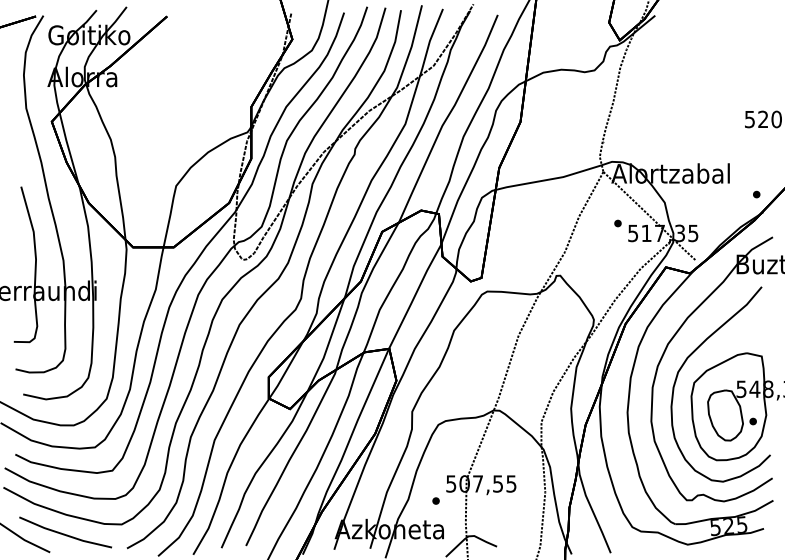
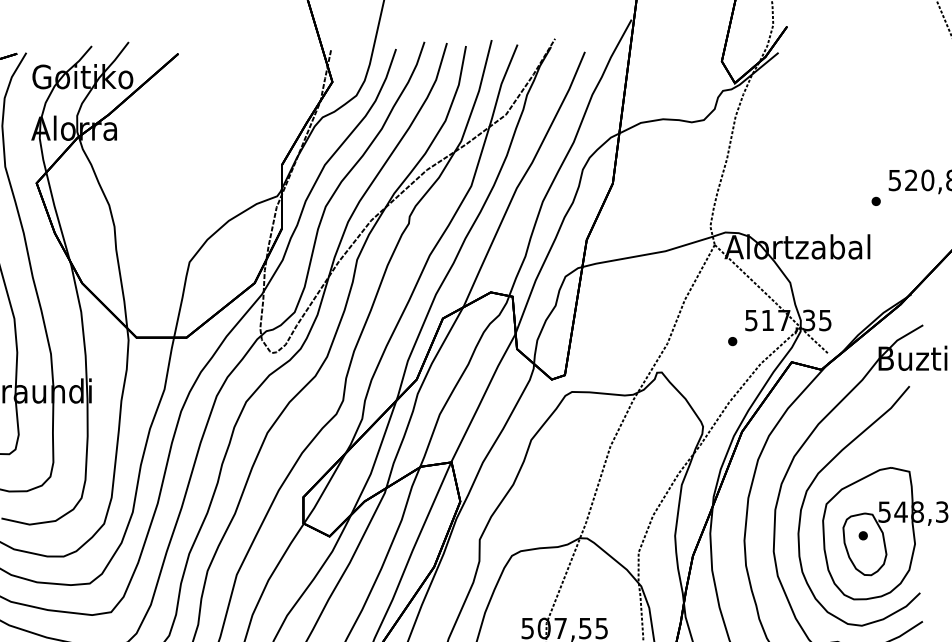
part: (756, 194) -> (875, 201), moved
part: (617, 223) -> (732, 341), moved
part: (752, 421) -> (862, 535), moved

